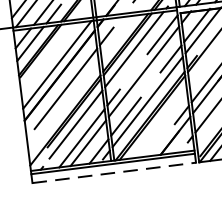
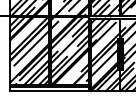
line: (113, 173) -> (49, 91), dashed -> solid

